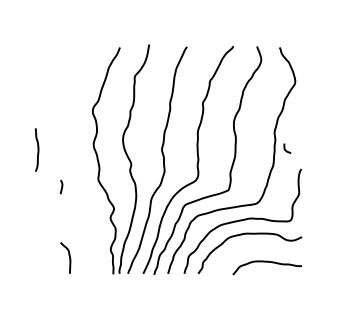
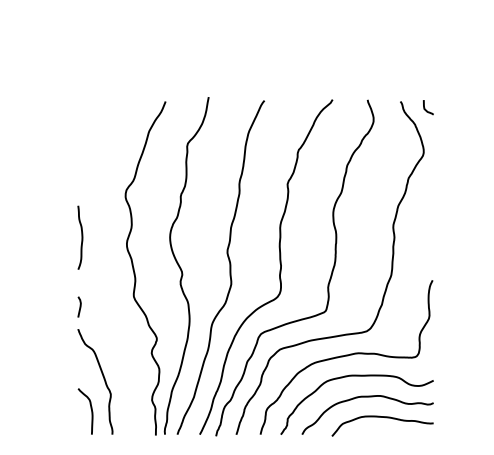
curve: (37, 149) -> (80, 236), moved
curve: (286, 149) -> (427, 108), moved
curve: (77, 236) -> (103, 379), added
curve: (257, 248) -> (368, 397), added

